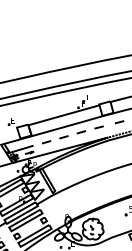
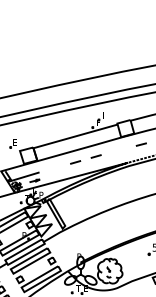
line: (98, 127) -> (116, 150), removed
line: (46, 142) -> (54, 168), removed

